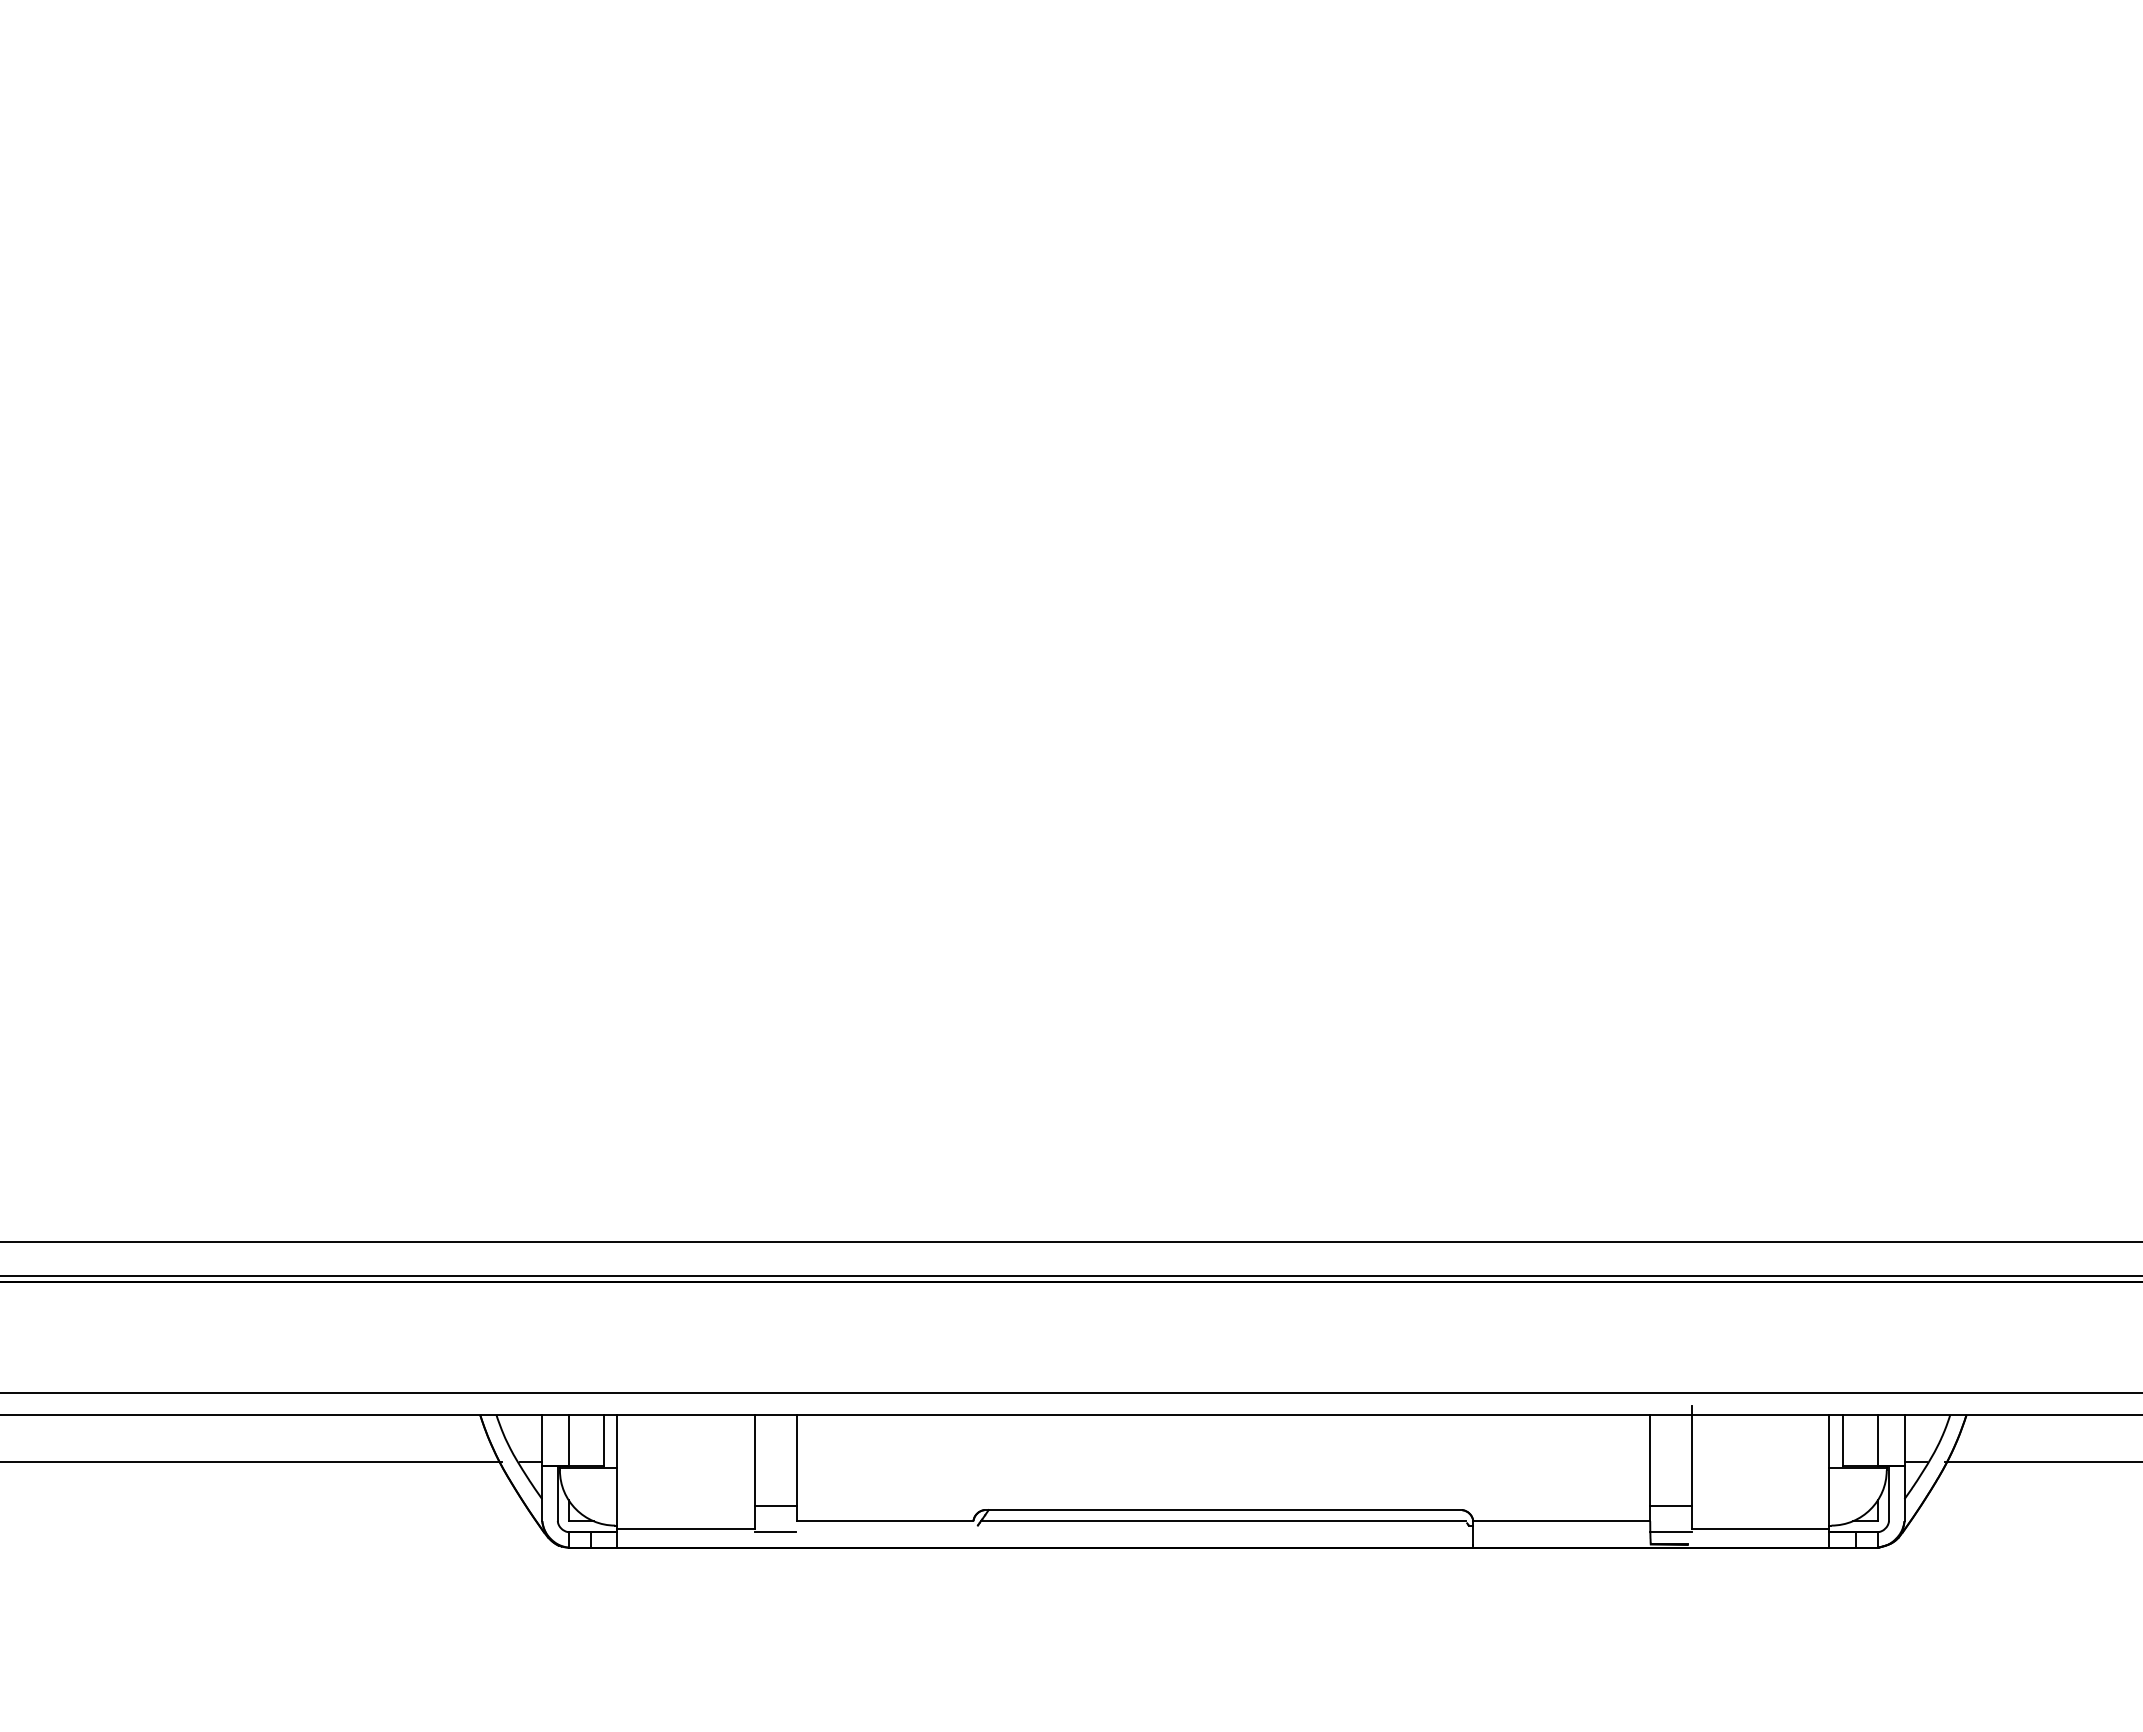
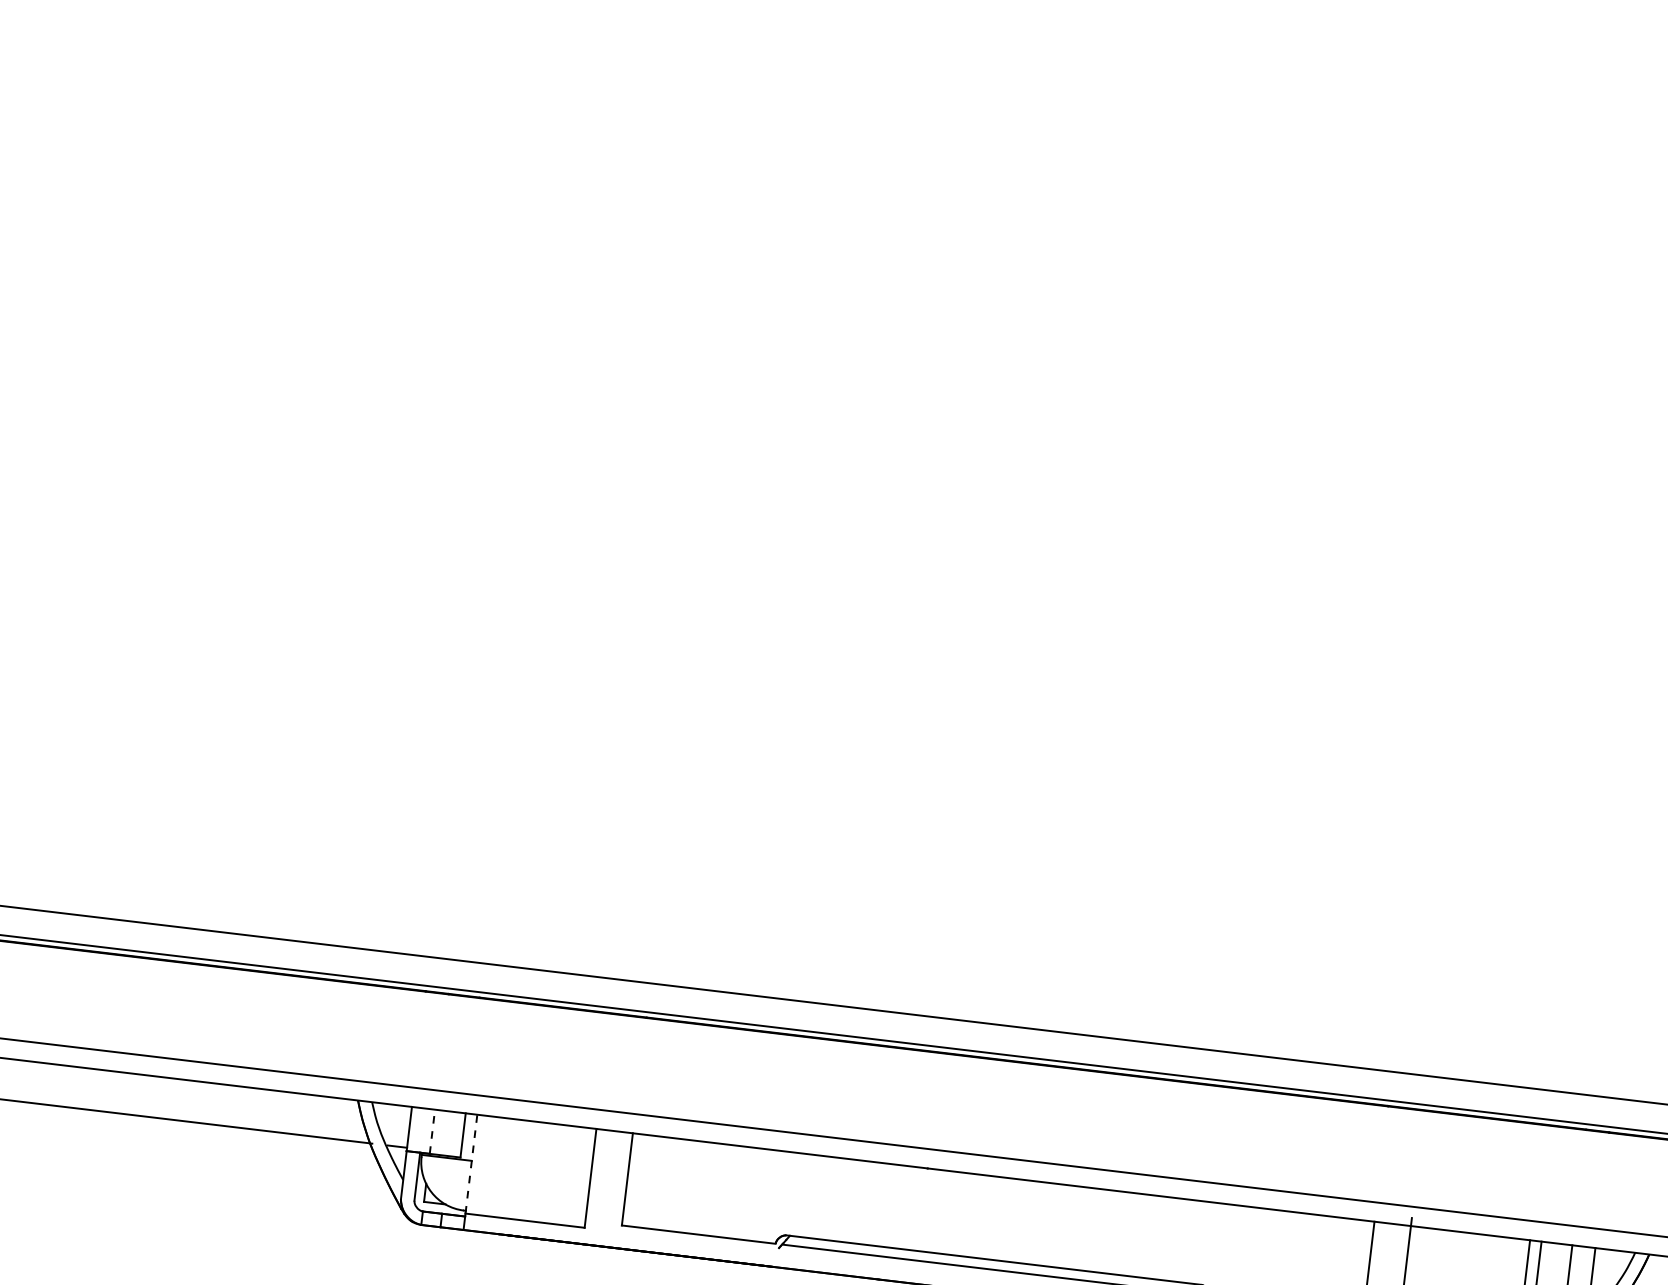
line: (568, 1439) -> (432, 1130), solid -> dashed
line: (617, 1471) -> (471, 1163), solid -> dashed
line: (775, 1505) -> (605, 1209), removed
line: (775, 1532) -> (602, 1233), removed

